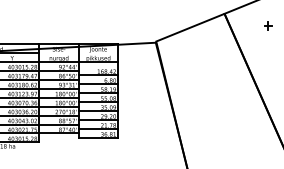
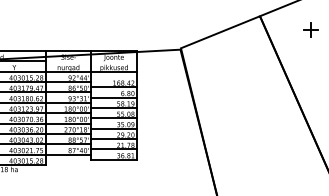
part: (267, 25) -> (309, 29), size x1.67

